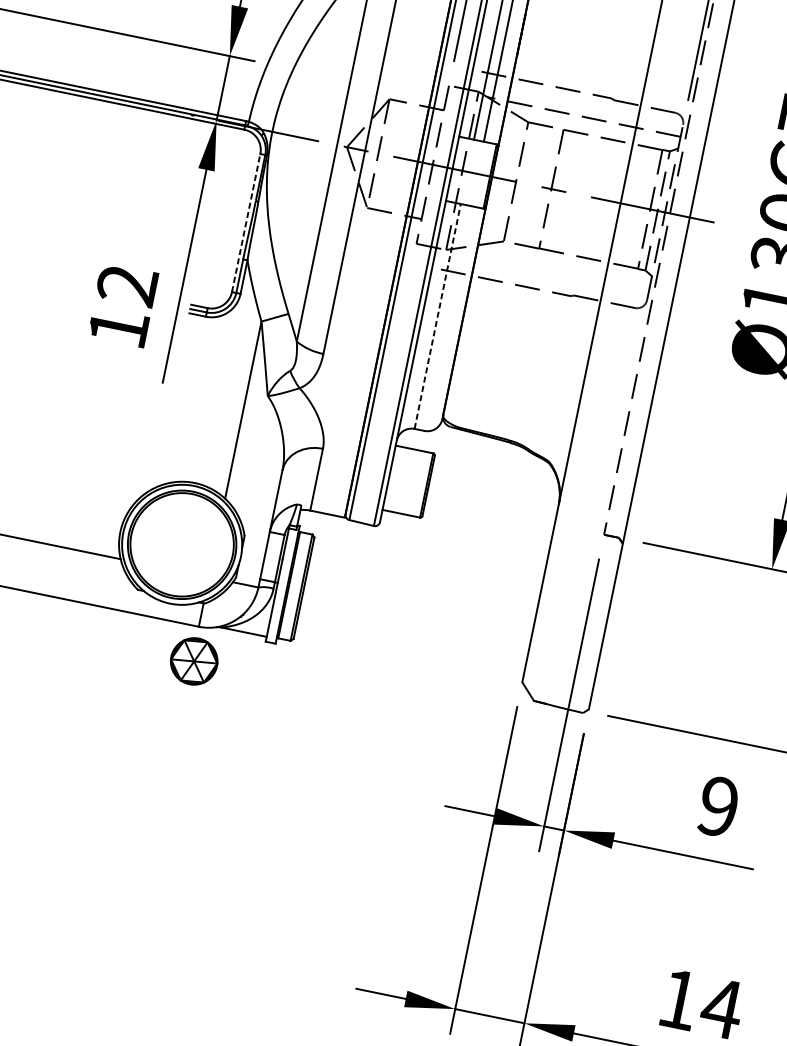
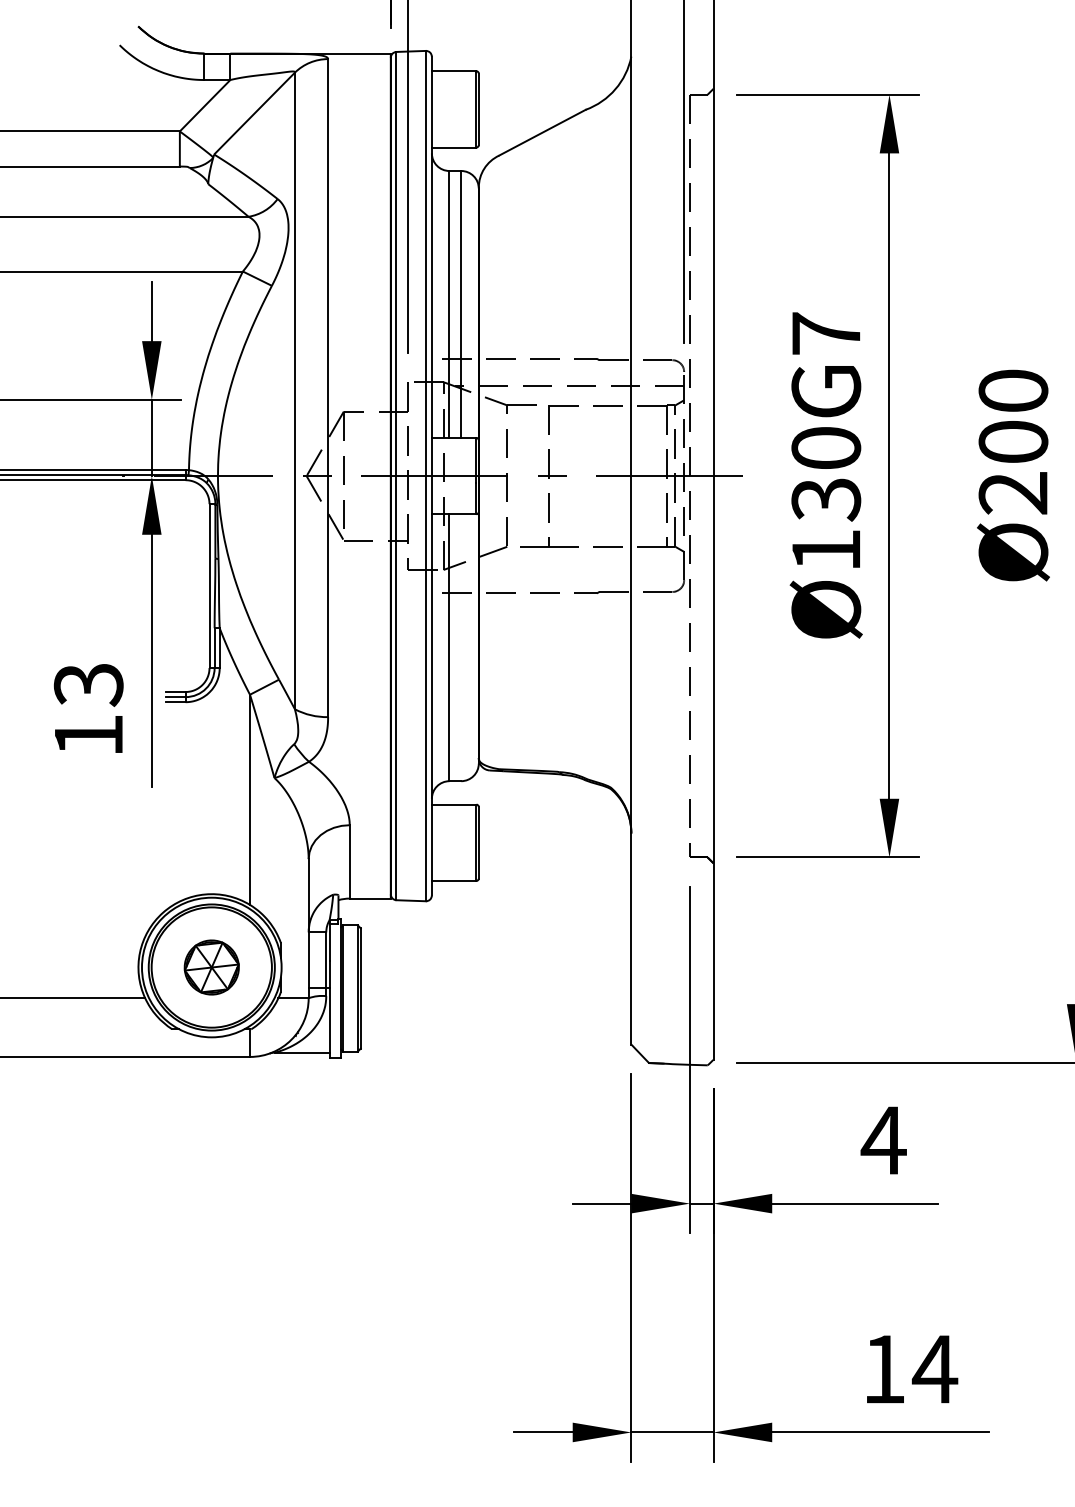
line: (246, 223) -> (209, 586), dashed -> solid
text: (127, 285) -> (88, 685), 12 -> 13
line: (437, 316) -> (449, 647), dashed -> solid
part: (193, 661) -> (211, 967), moved
text: (718, 806) -> (883, 1140), 9 -> 4

